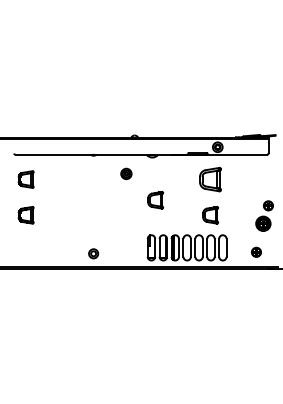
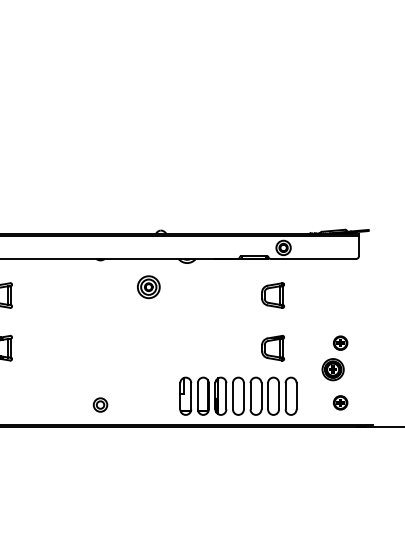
part: (126, 173) -> (148, 286), size x1.43
part: (210, 179) -> (272, 295), size x0.71
part: (155, 200) -> (191, 326), removed
part: (264, 215) -> (334, 357), moved

